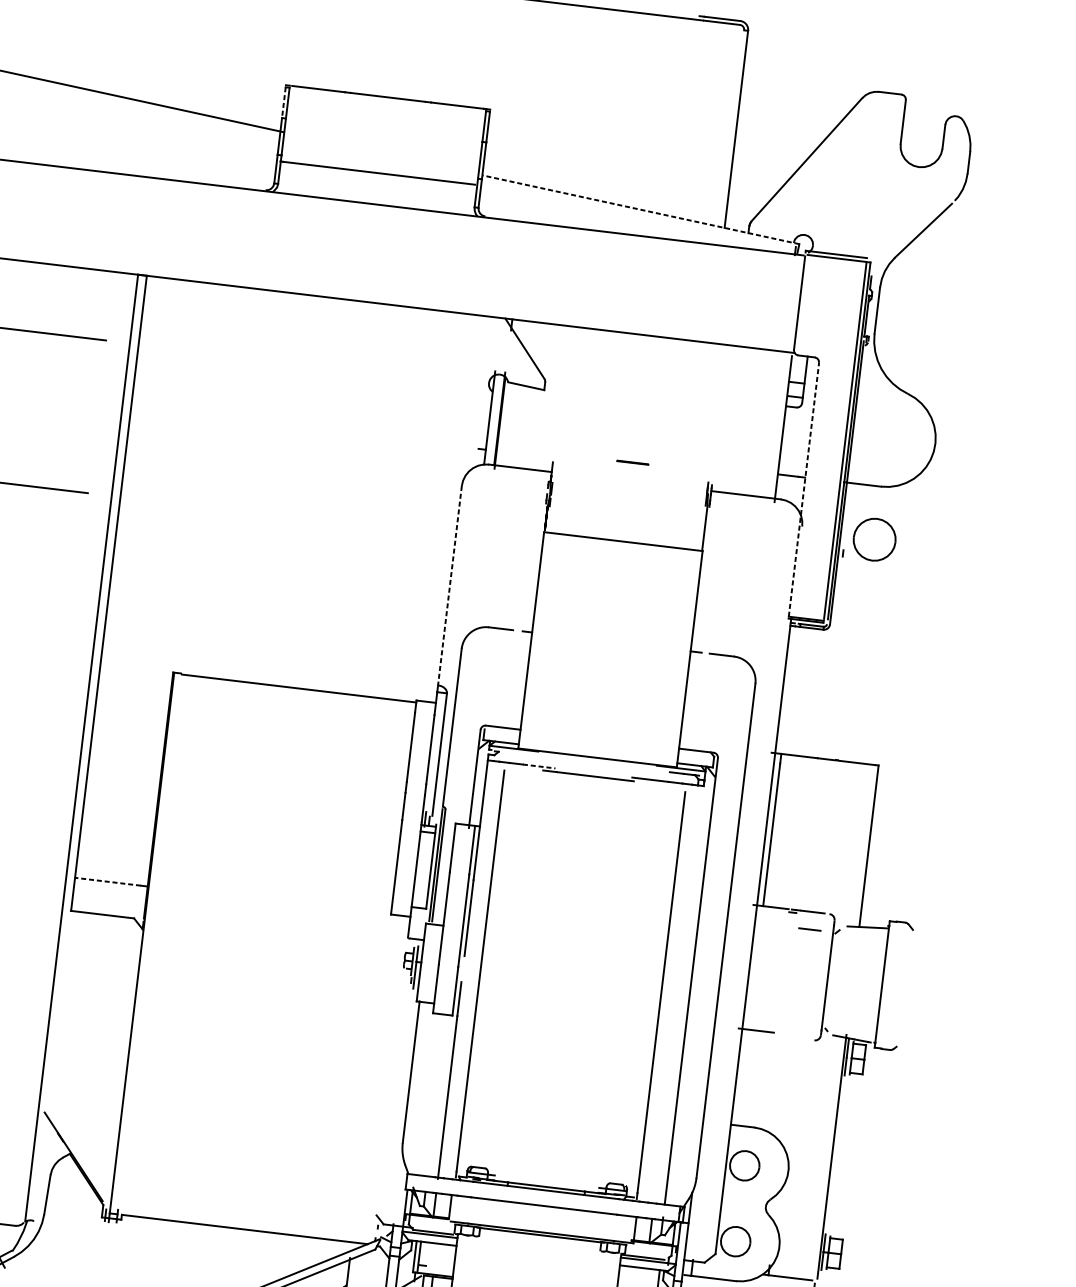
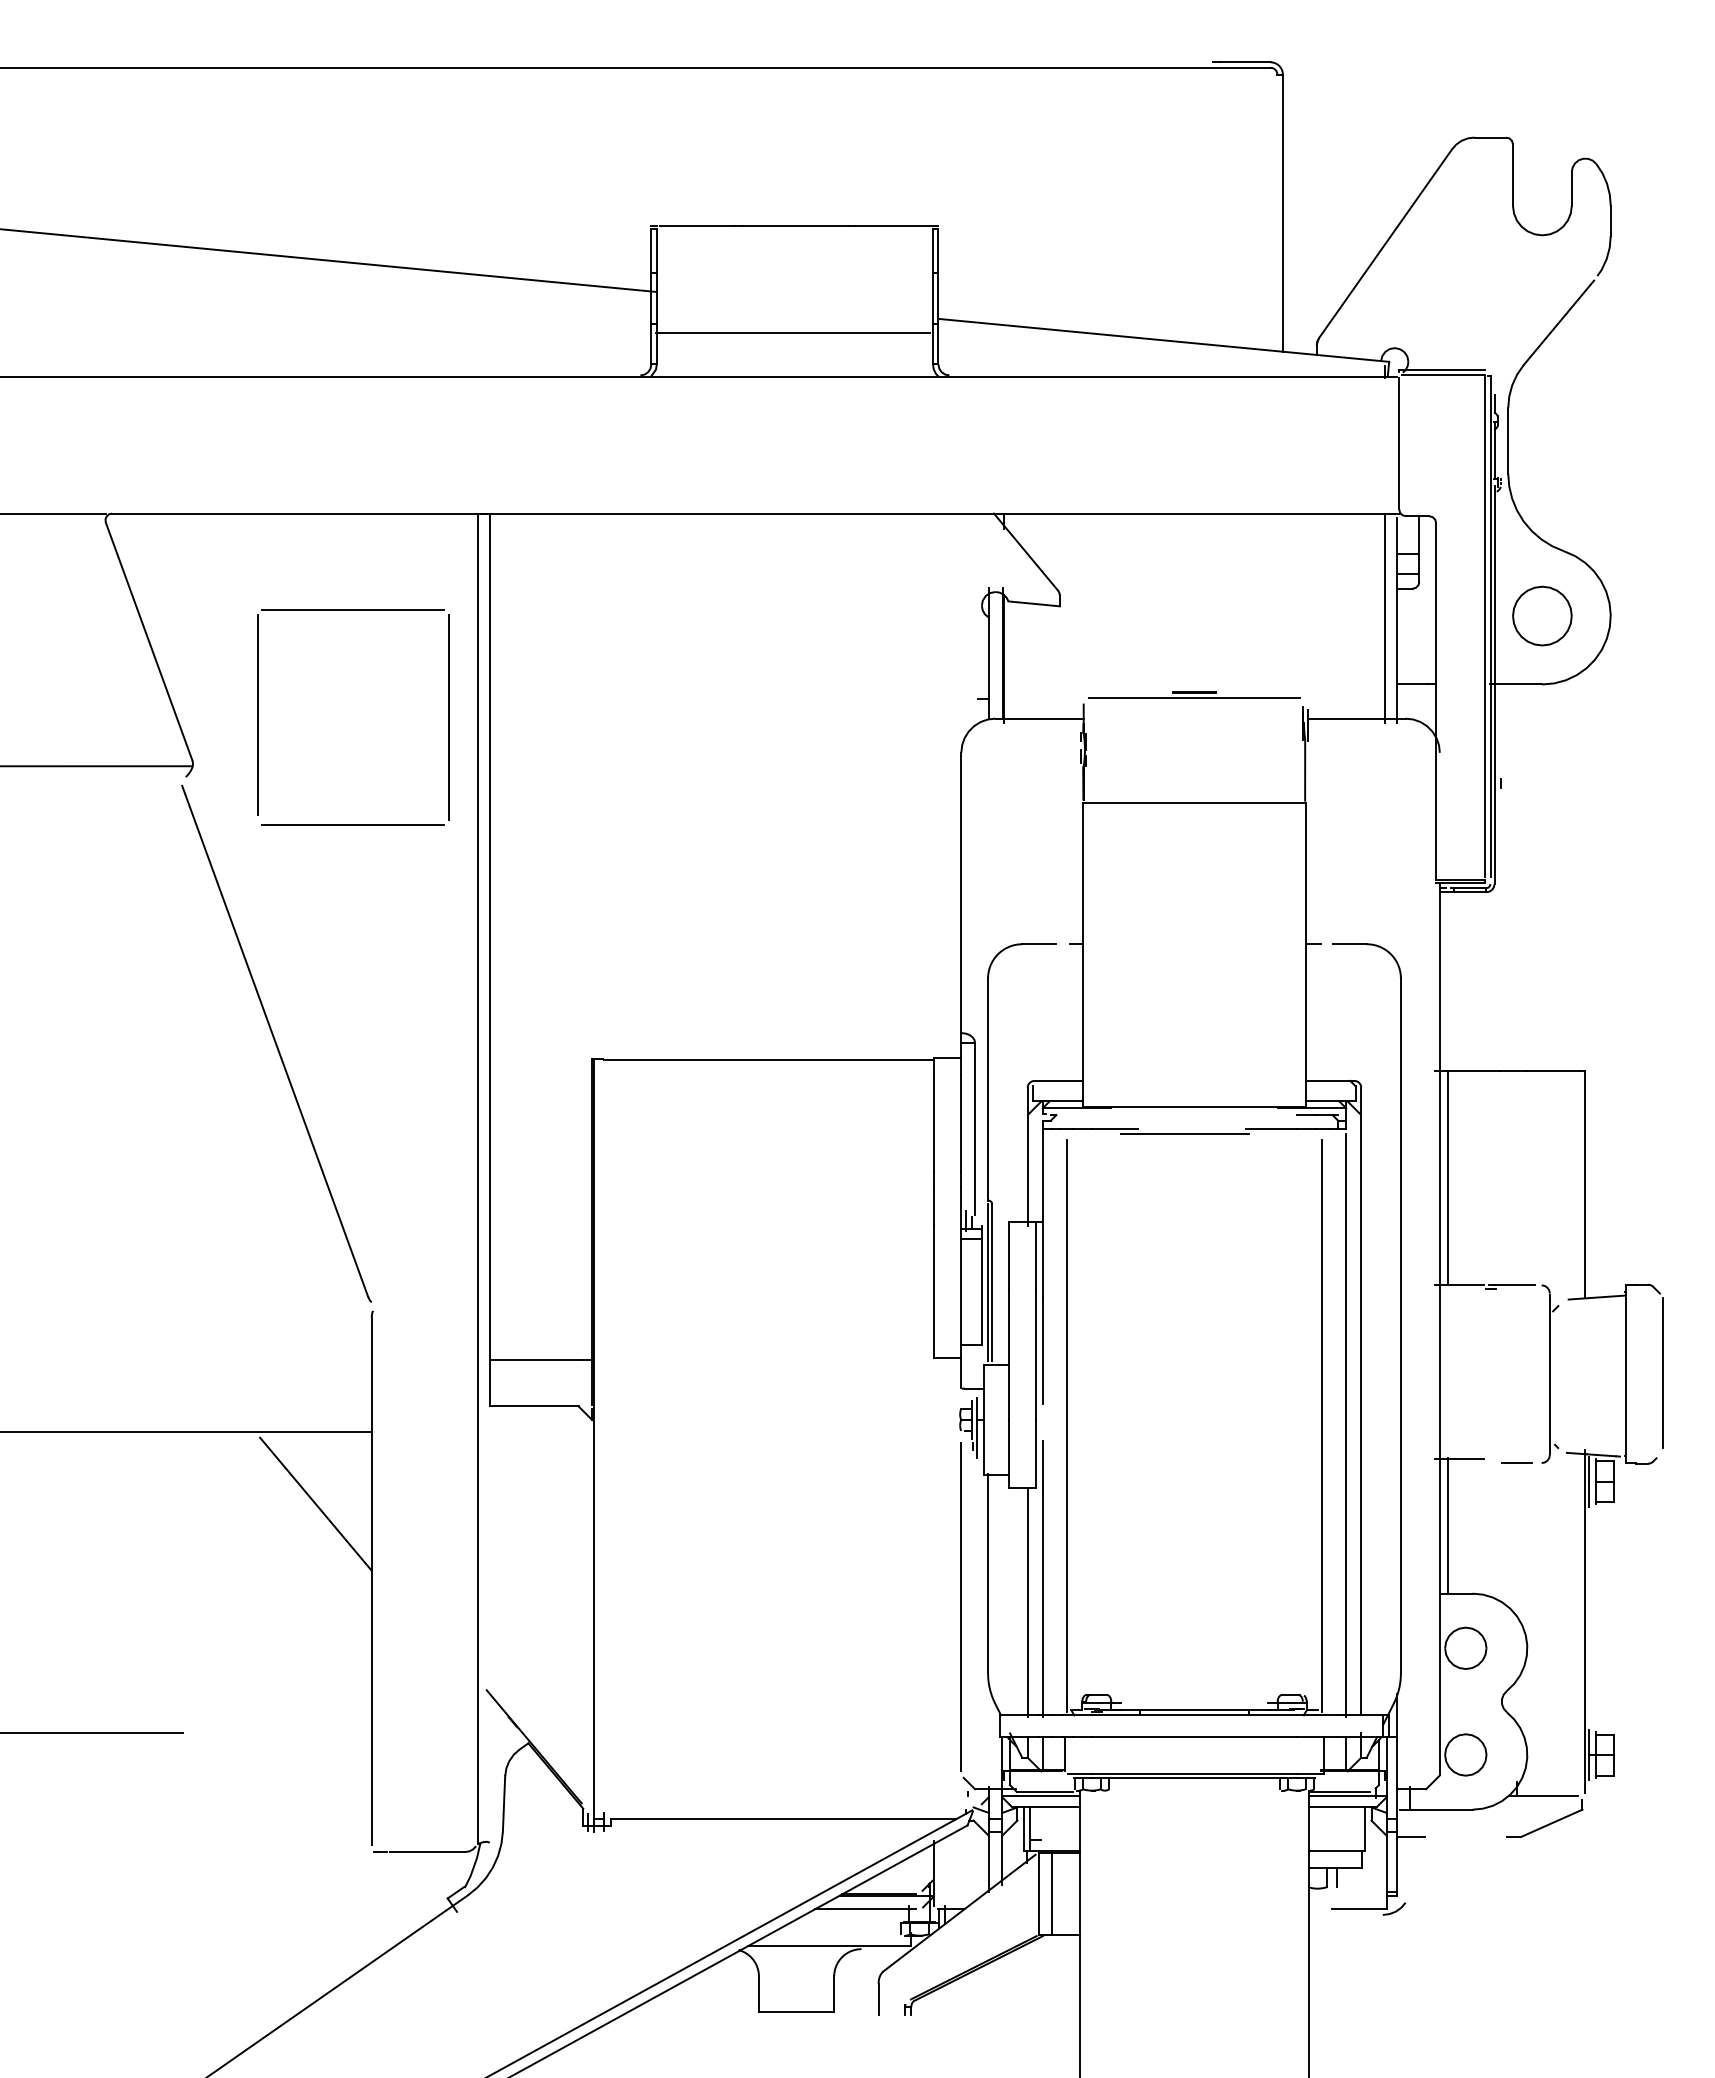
line: (284, 102) -> (651, 250), dashed -> solid
line: (640, 209) -> (1163, 340), dashed -> solid
line: (100, 416) -> (448, 716), added
line: (774, 426) -> (1384, 618), added
line: (632, 467) -> (1194, 698), added
line: (804, 489) -> (1436, 701), dashed -> solid
part: (874, 539) -> (1542, 615), moved
line: (450, 586) -> (961, 893), dashed -> solid
line: (538, 766) -> (1114, 1128), dashed -> solid
line: (107, 881) -> (535, 1359), dashed -> solid
line: (809, 929) -> (1516, 1462), moved
line: (908, 987) -> (1663, 1373), added
line: (678, 997) -> (1346, 1425), added
line: (742, 1076) -> (1448, 1525), added
line: (389, 1093) -> (961, 1607), added
line: (436, 1096) -> (1027, 1602), added

